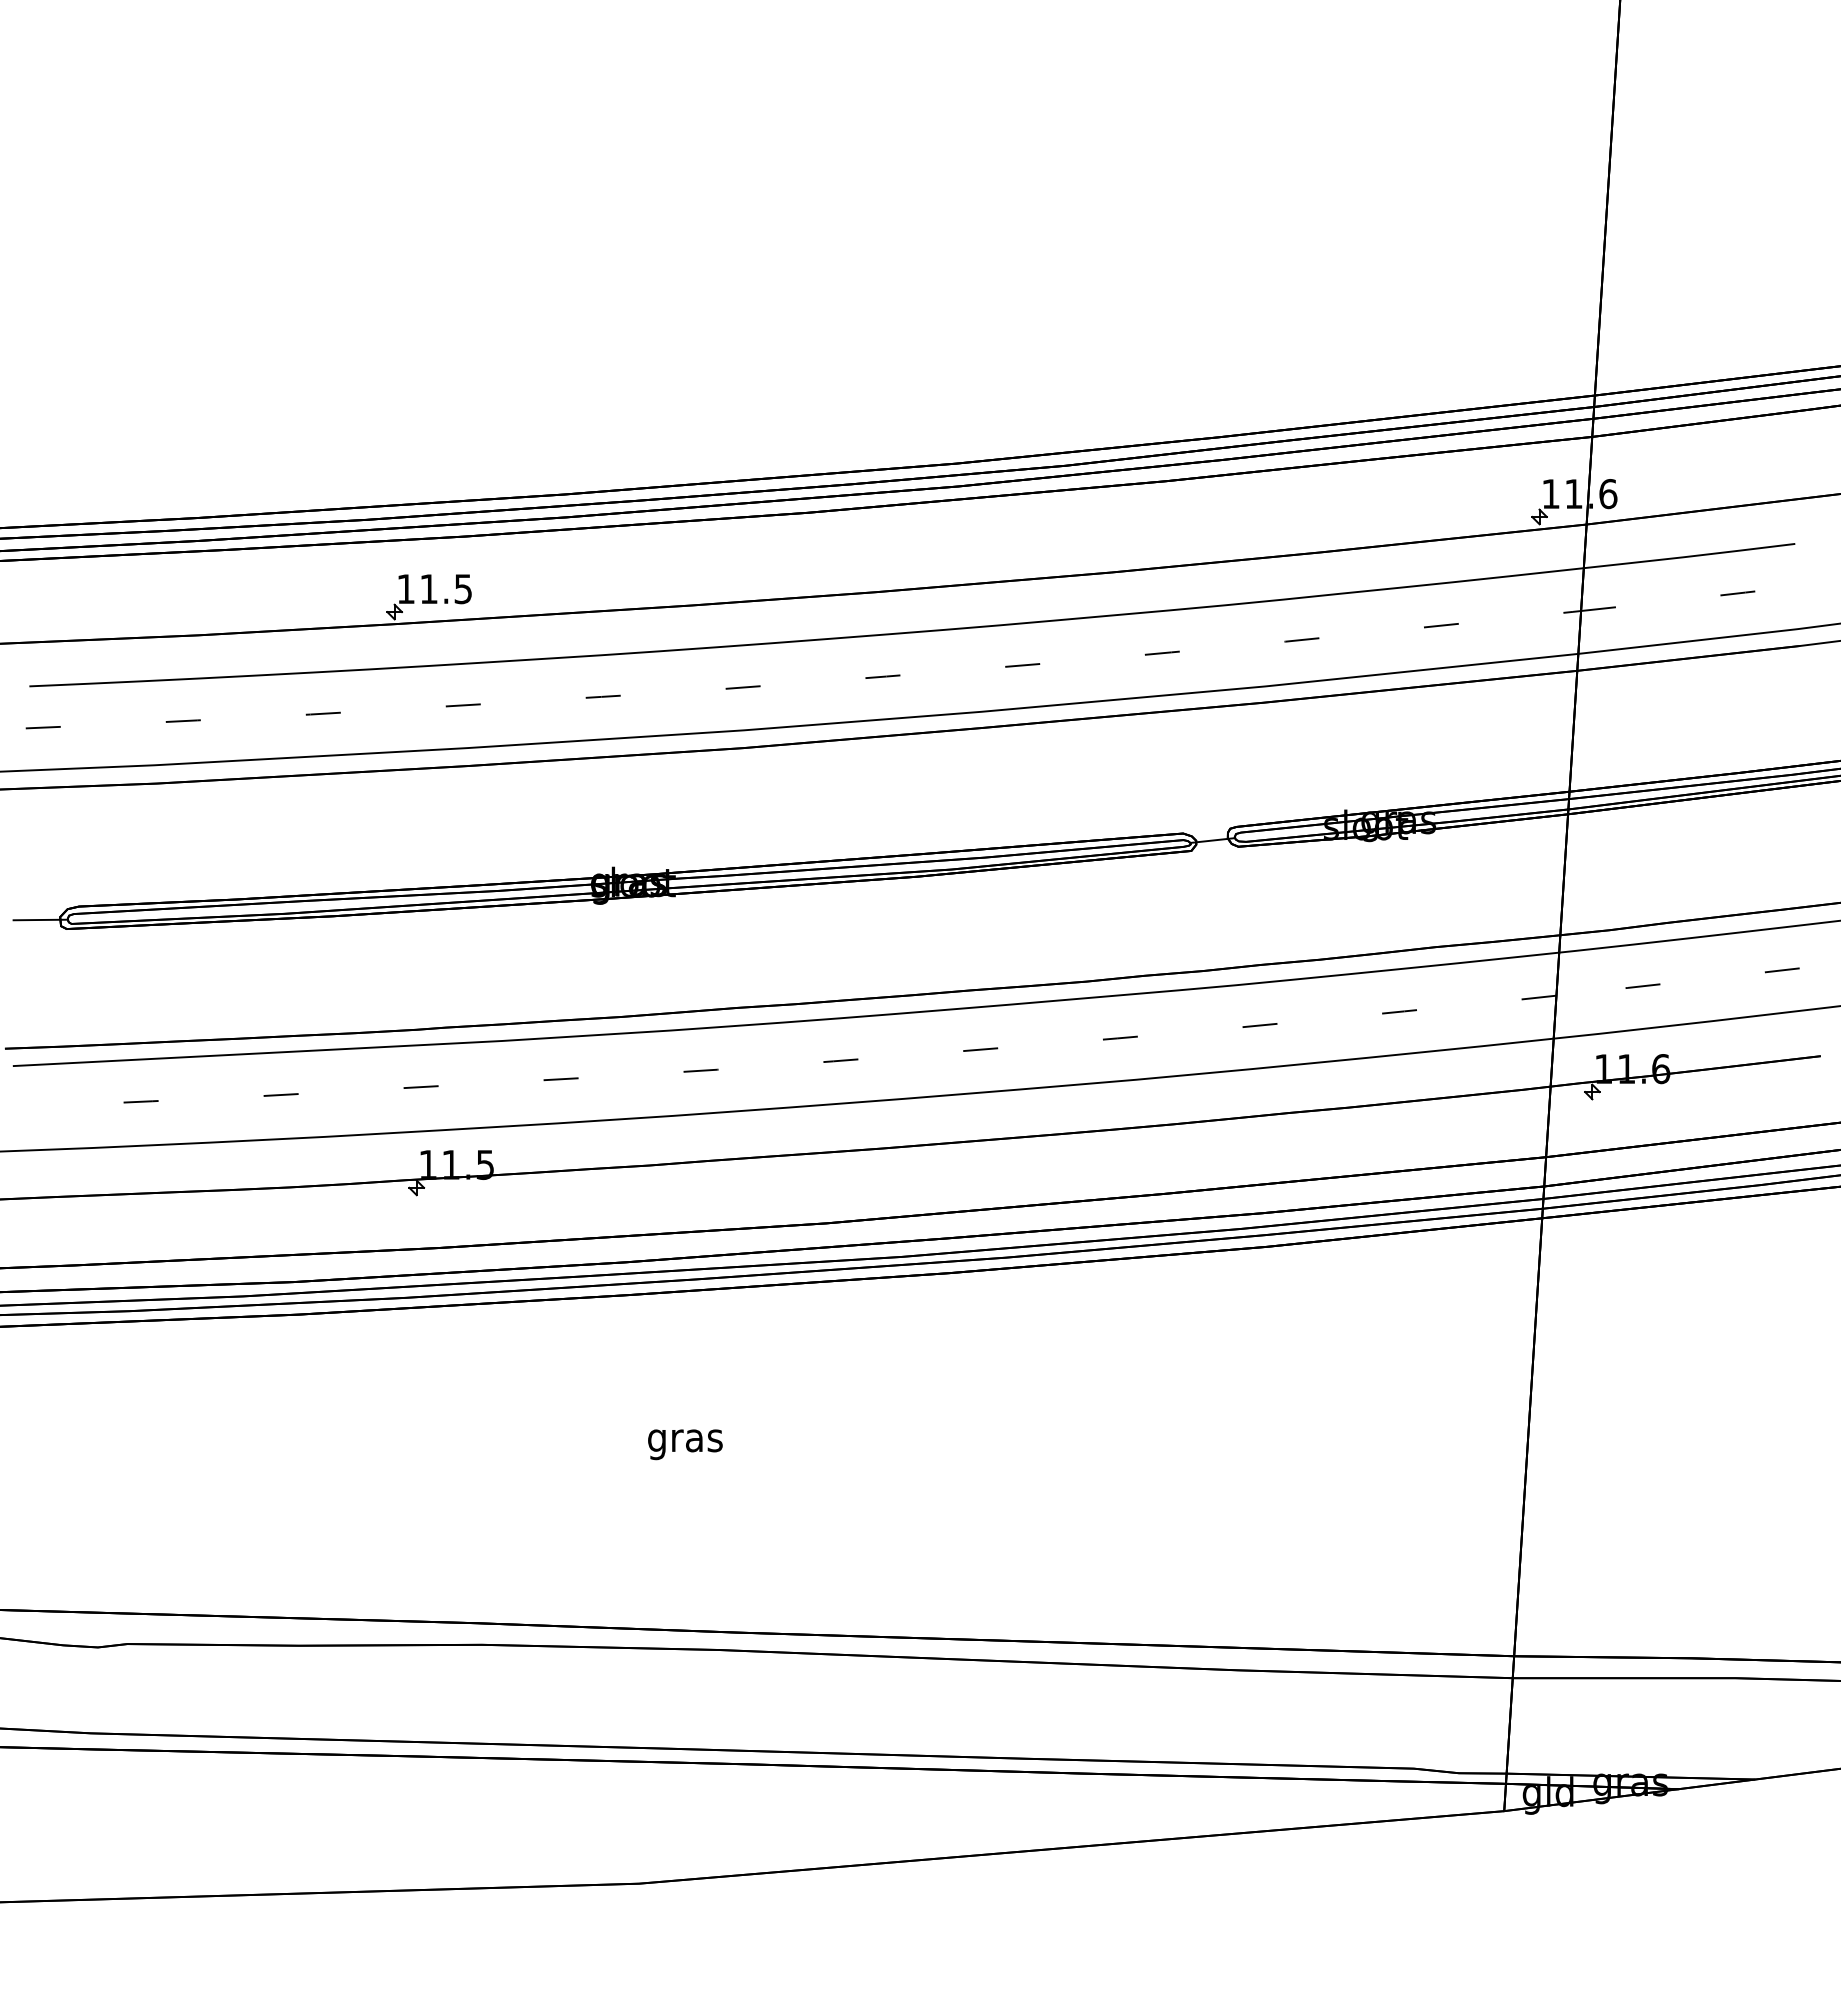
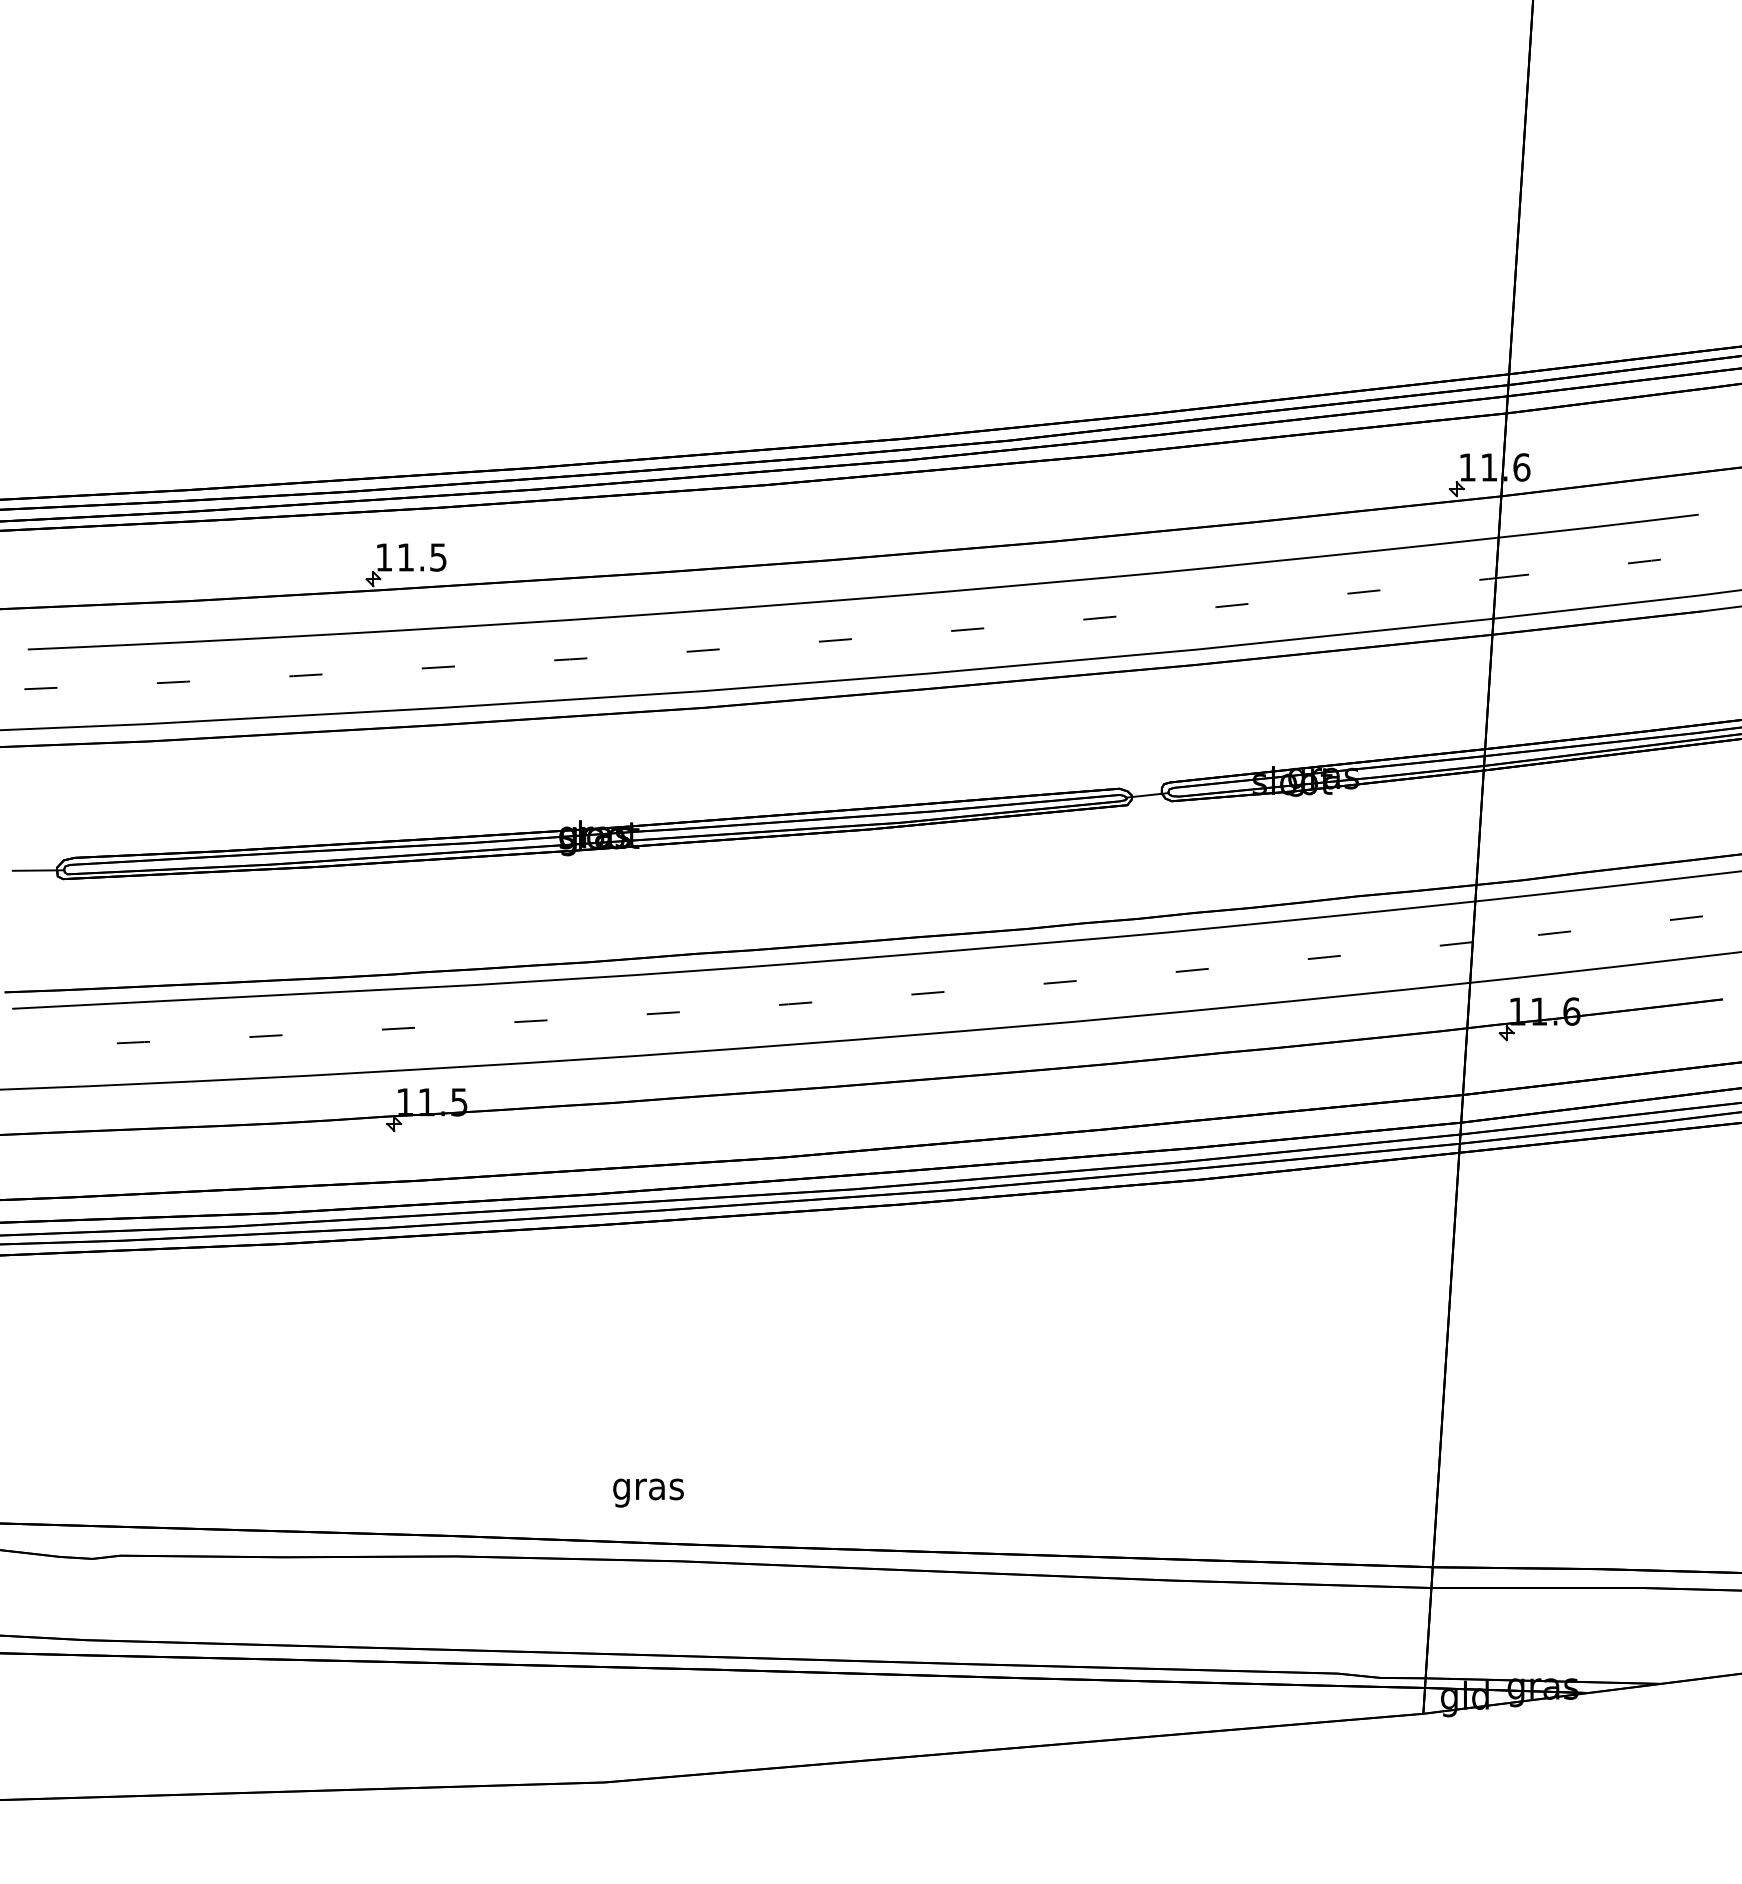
text: (685, 1444) -> (648, 1492), moved

